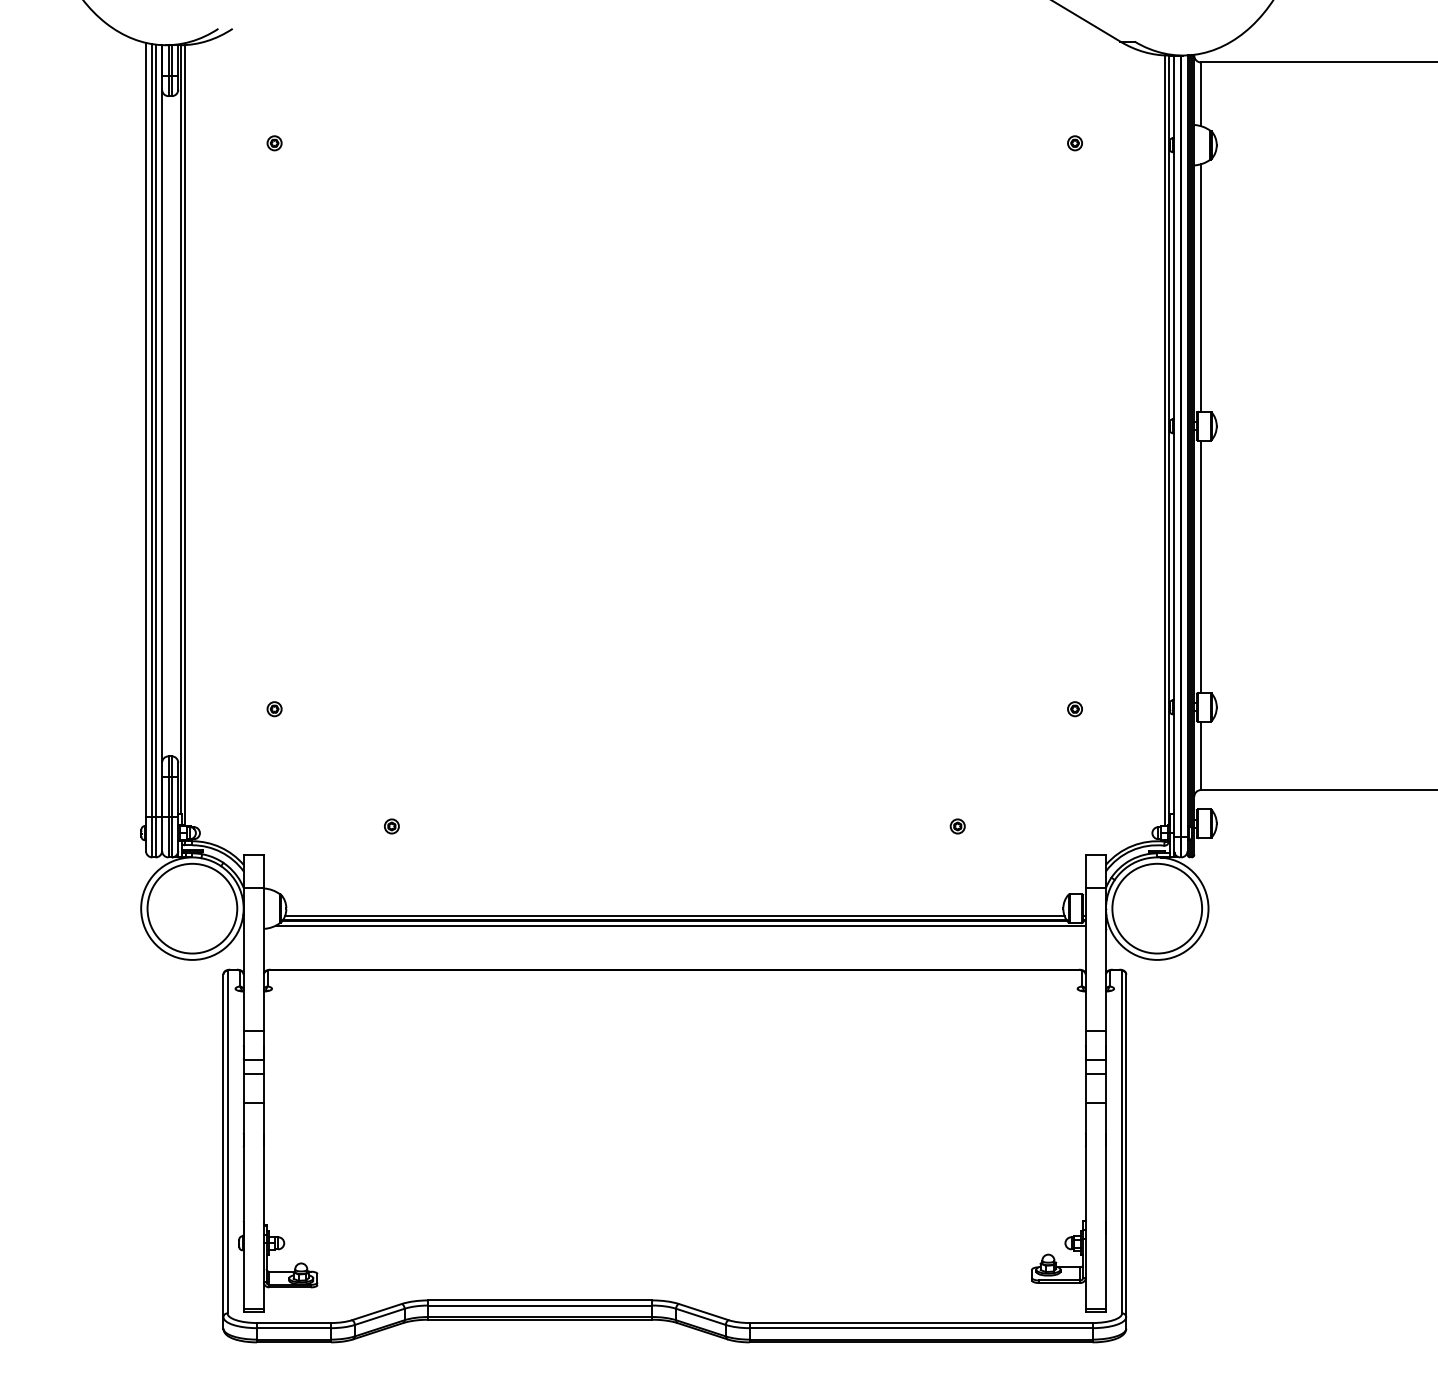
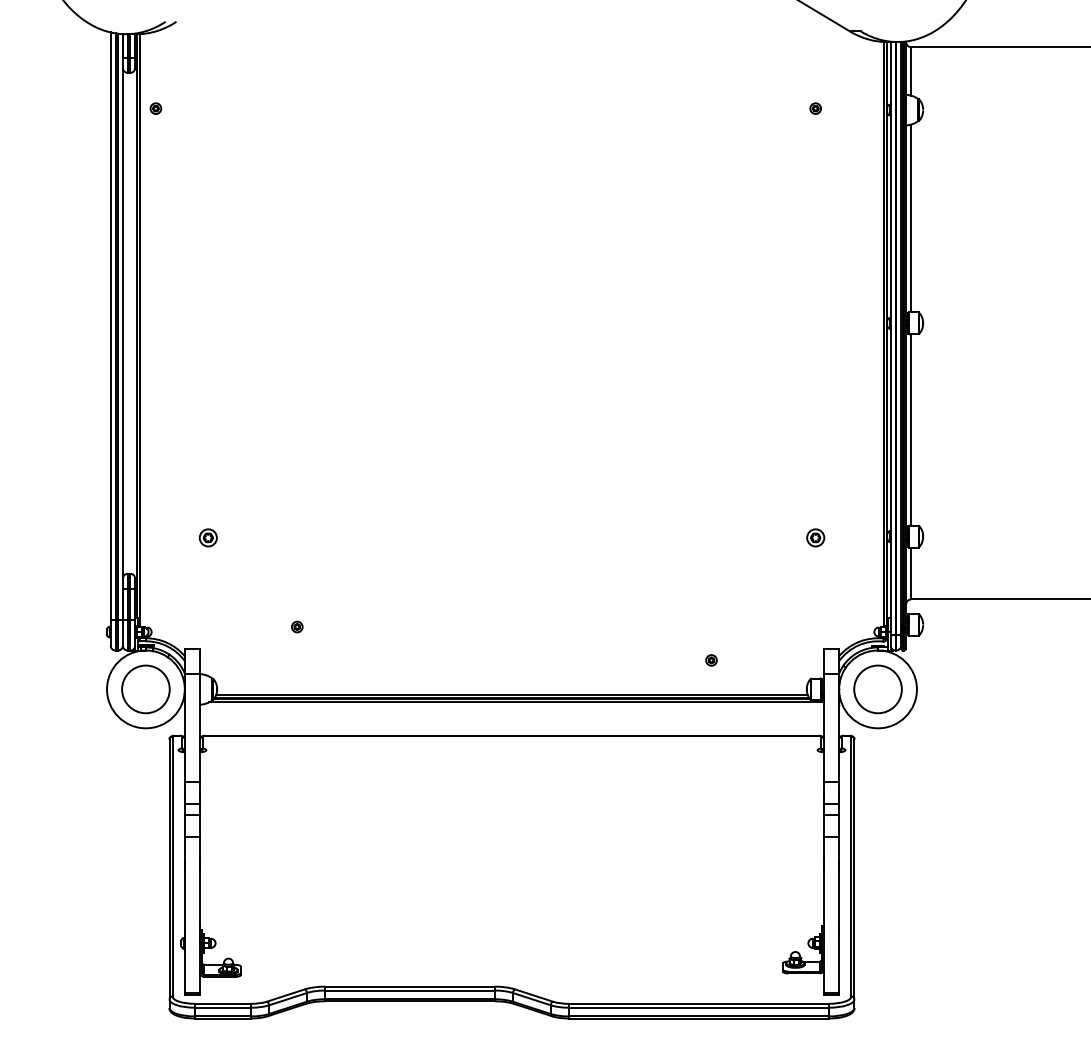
part: (274, 143) -> (155, 108), moved
part: (274, 709) -> (208, 538), size x1.6
part: (1074, 709) -> (815, 538), size x1.6
part: (957, 826) -> (711, 660), moved
circle: (192, 908) -> (145, 689), size x0.7
circle: (1157, 908) -> (878, 689), size x0.7

